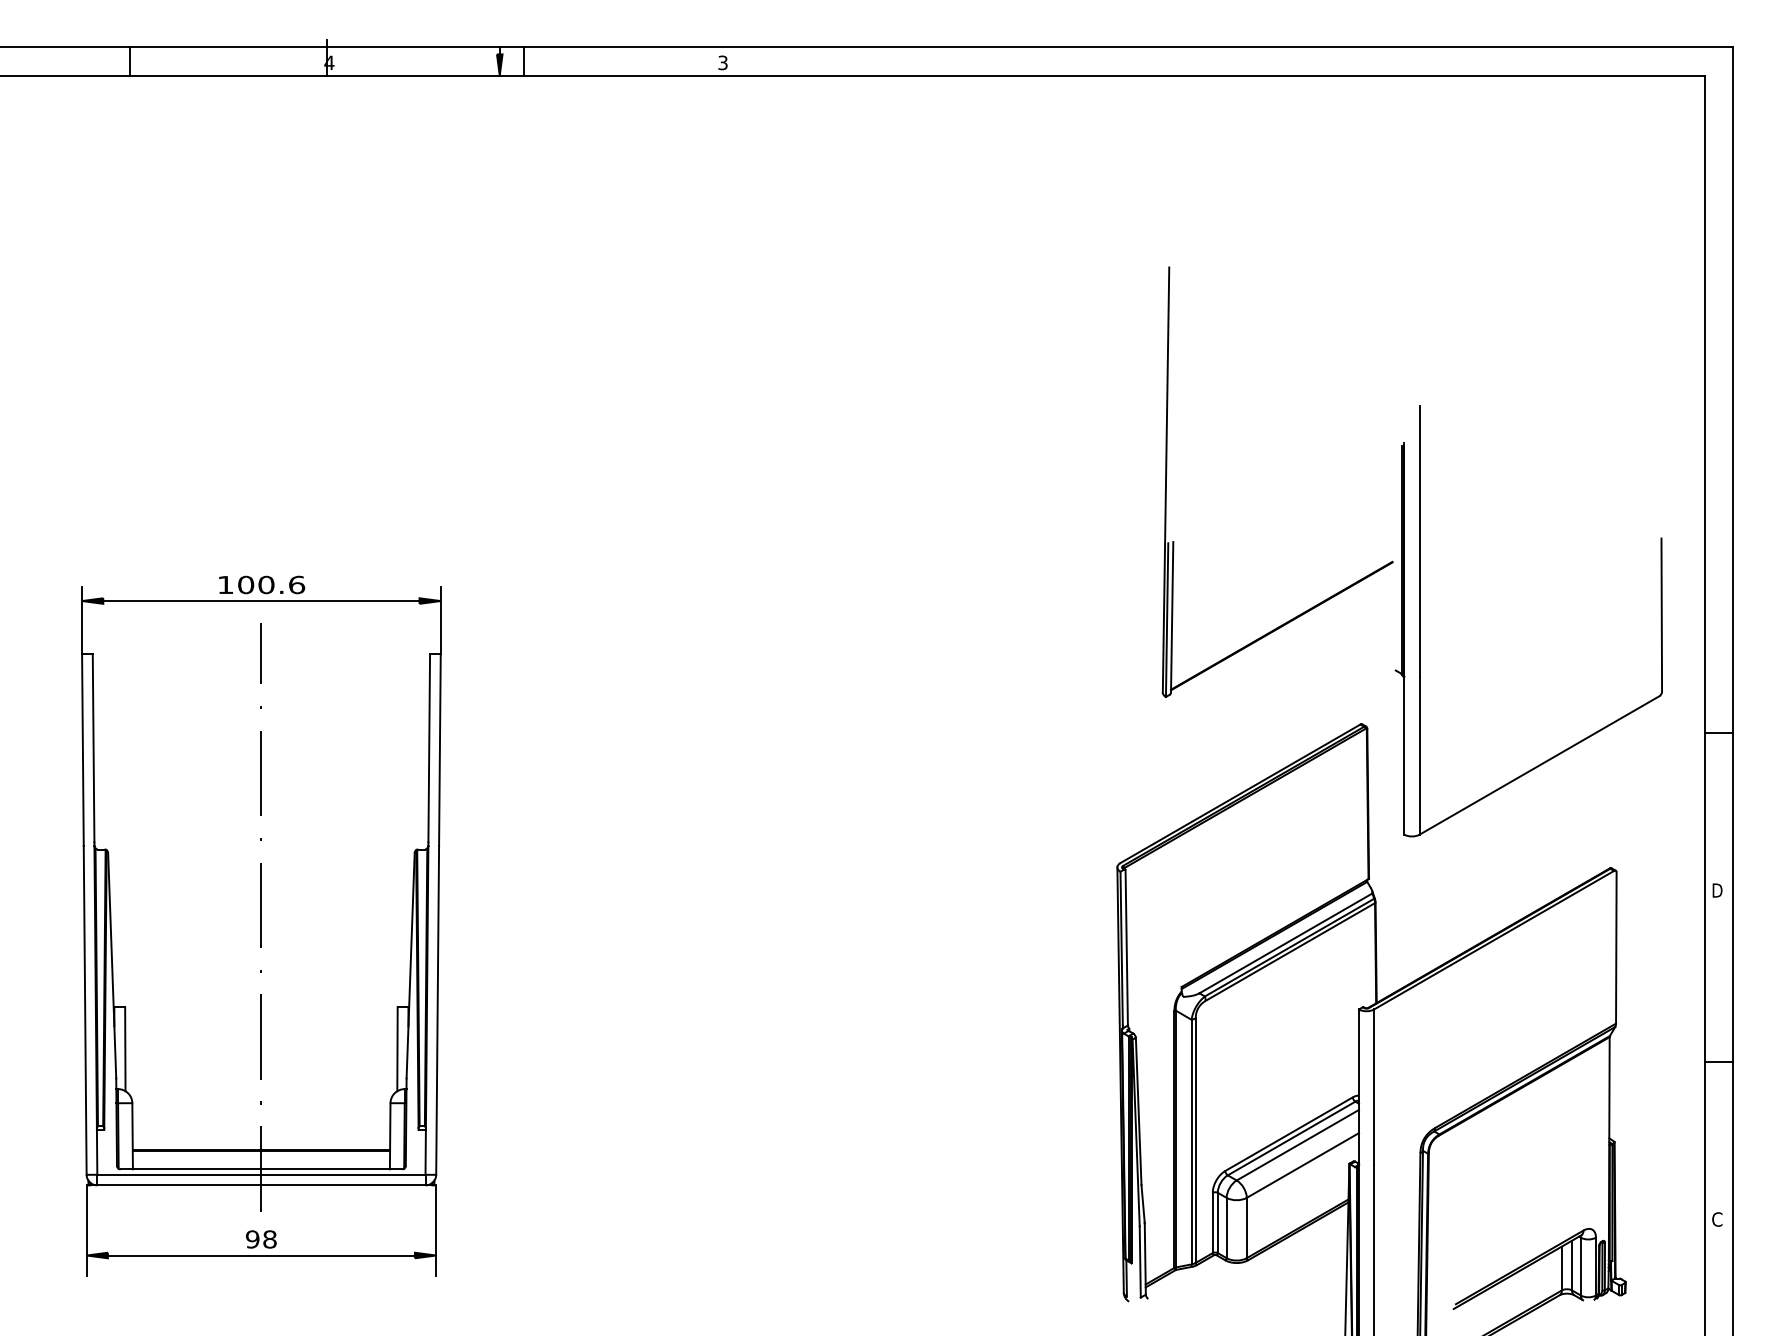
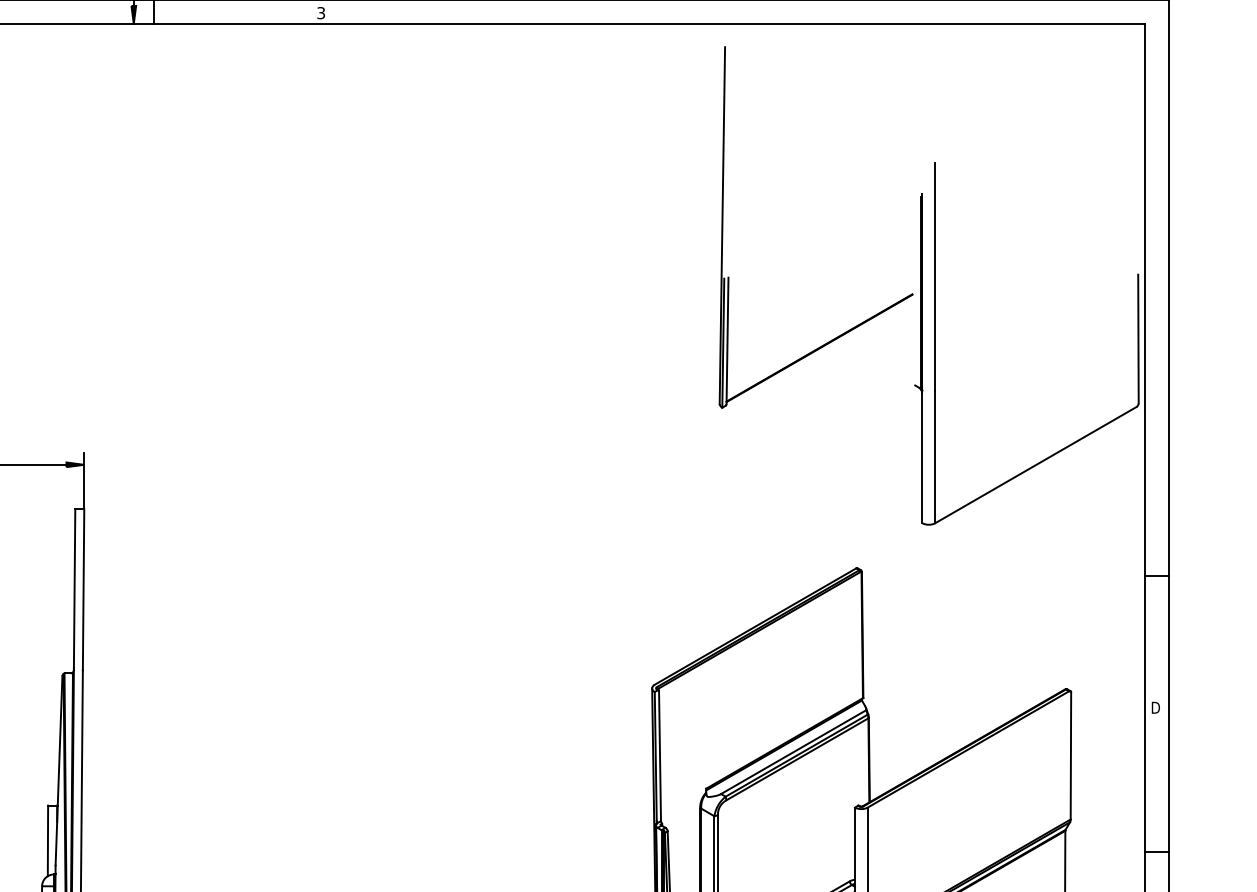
part: (1404, 551) -> (922, 285), moved

